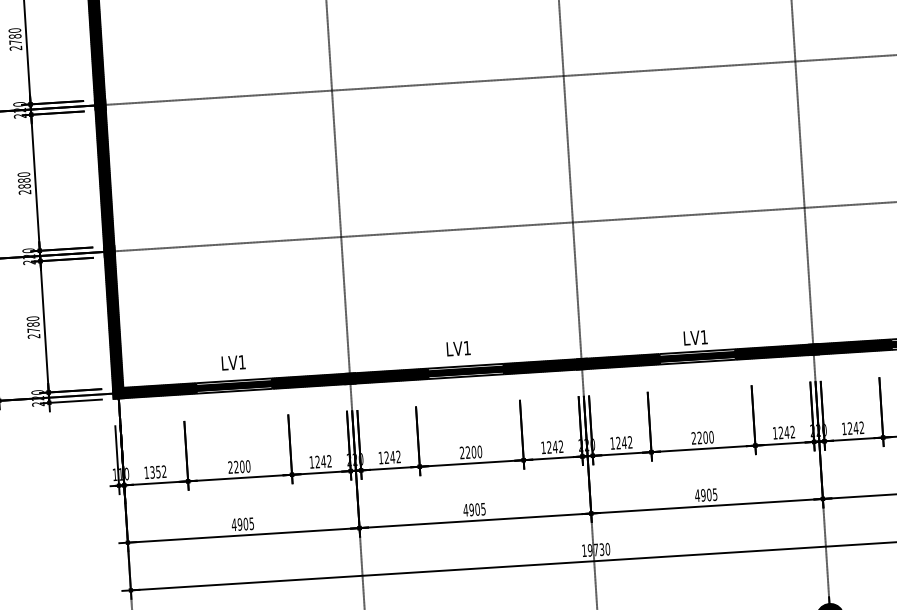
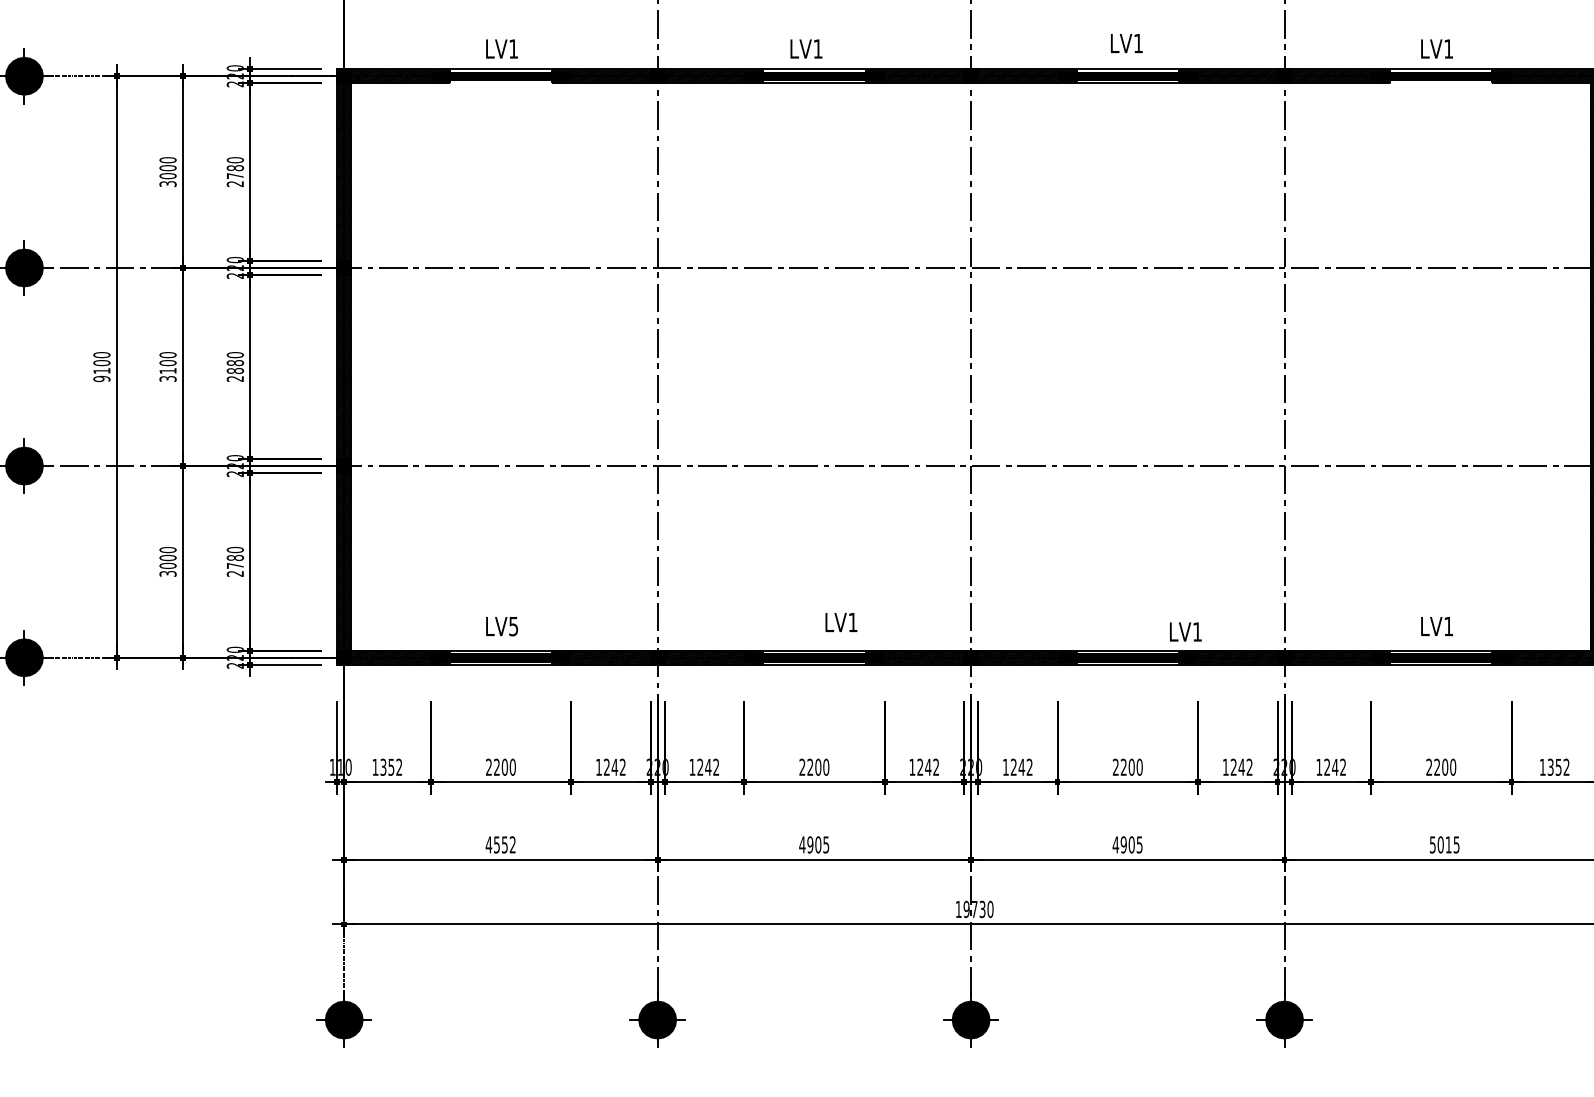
text: (695, 337) -> (1185, 631), moved
text: (458, 348) -> (841, 622), moved
text: (242, 362) -> (513, 626), LV1 -> LV5
text: (245, 523) -> (504, 844), 4905 -> 4552

